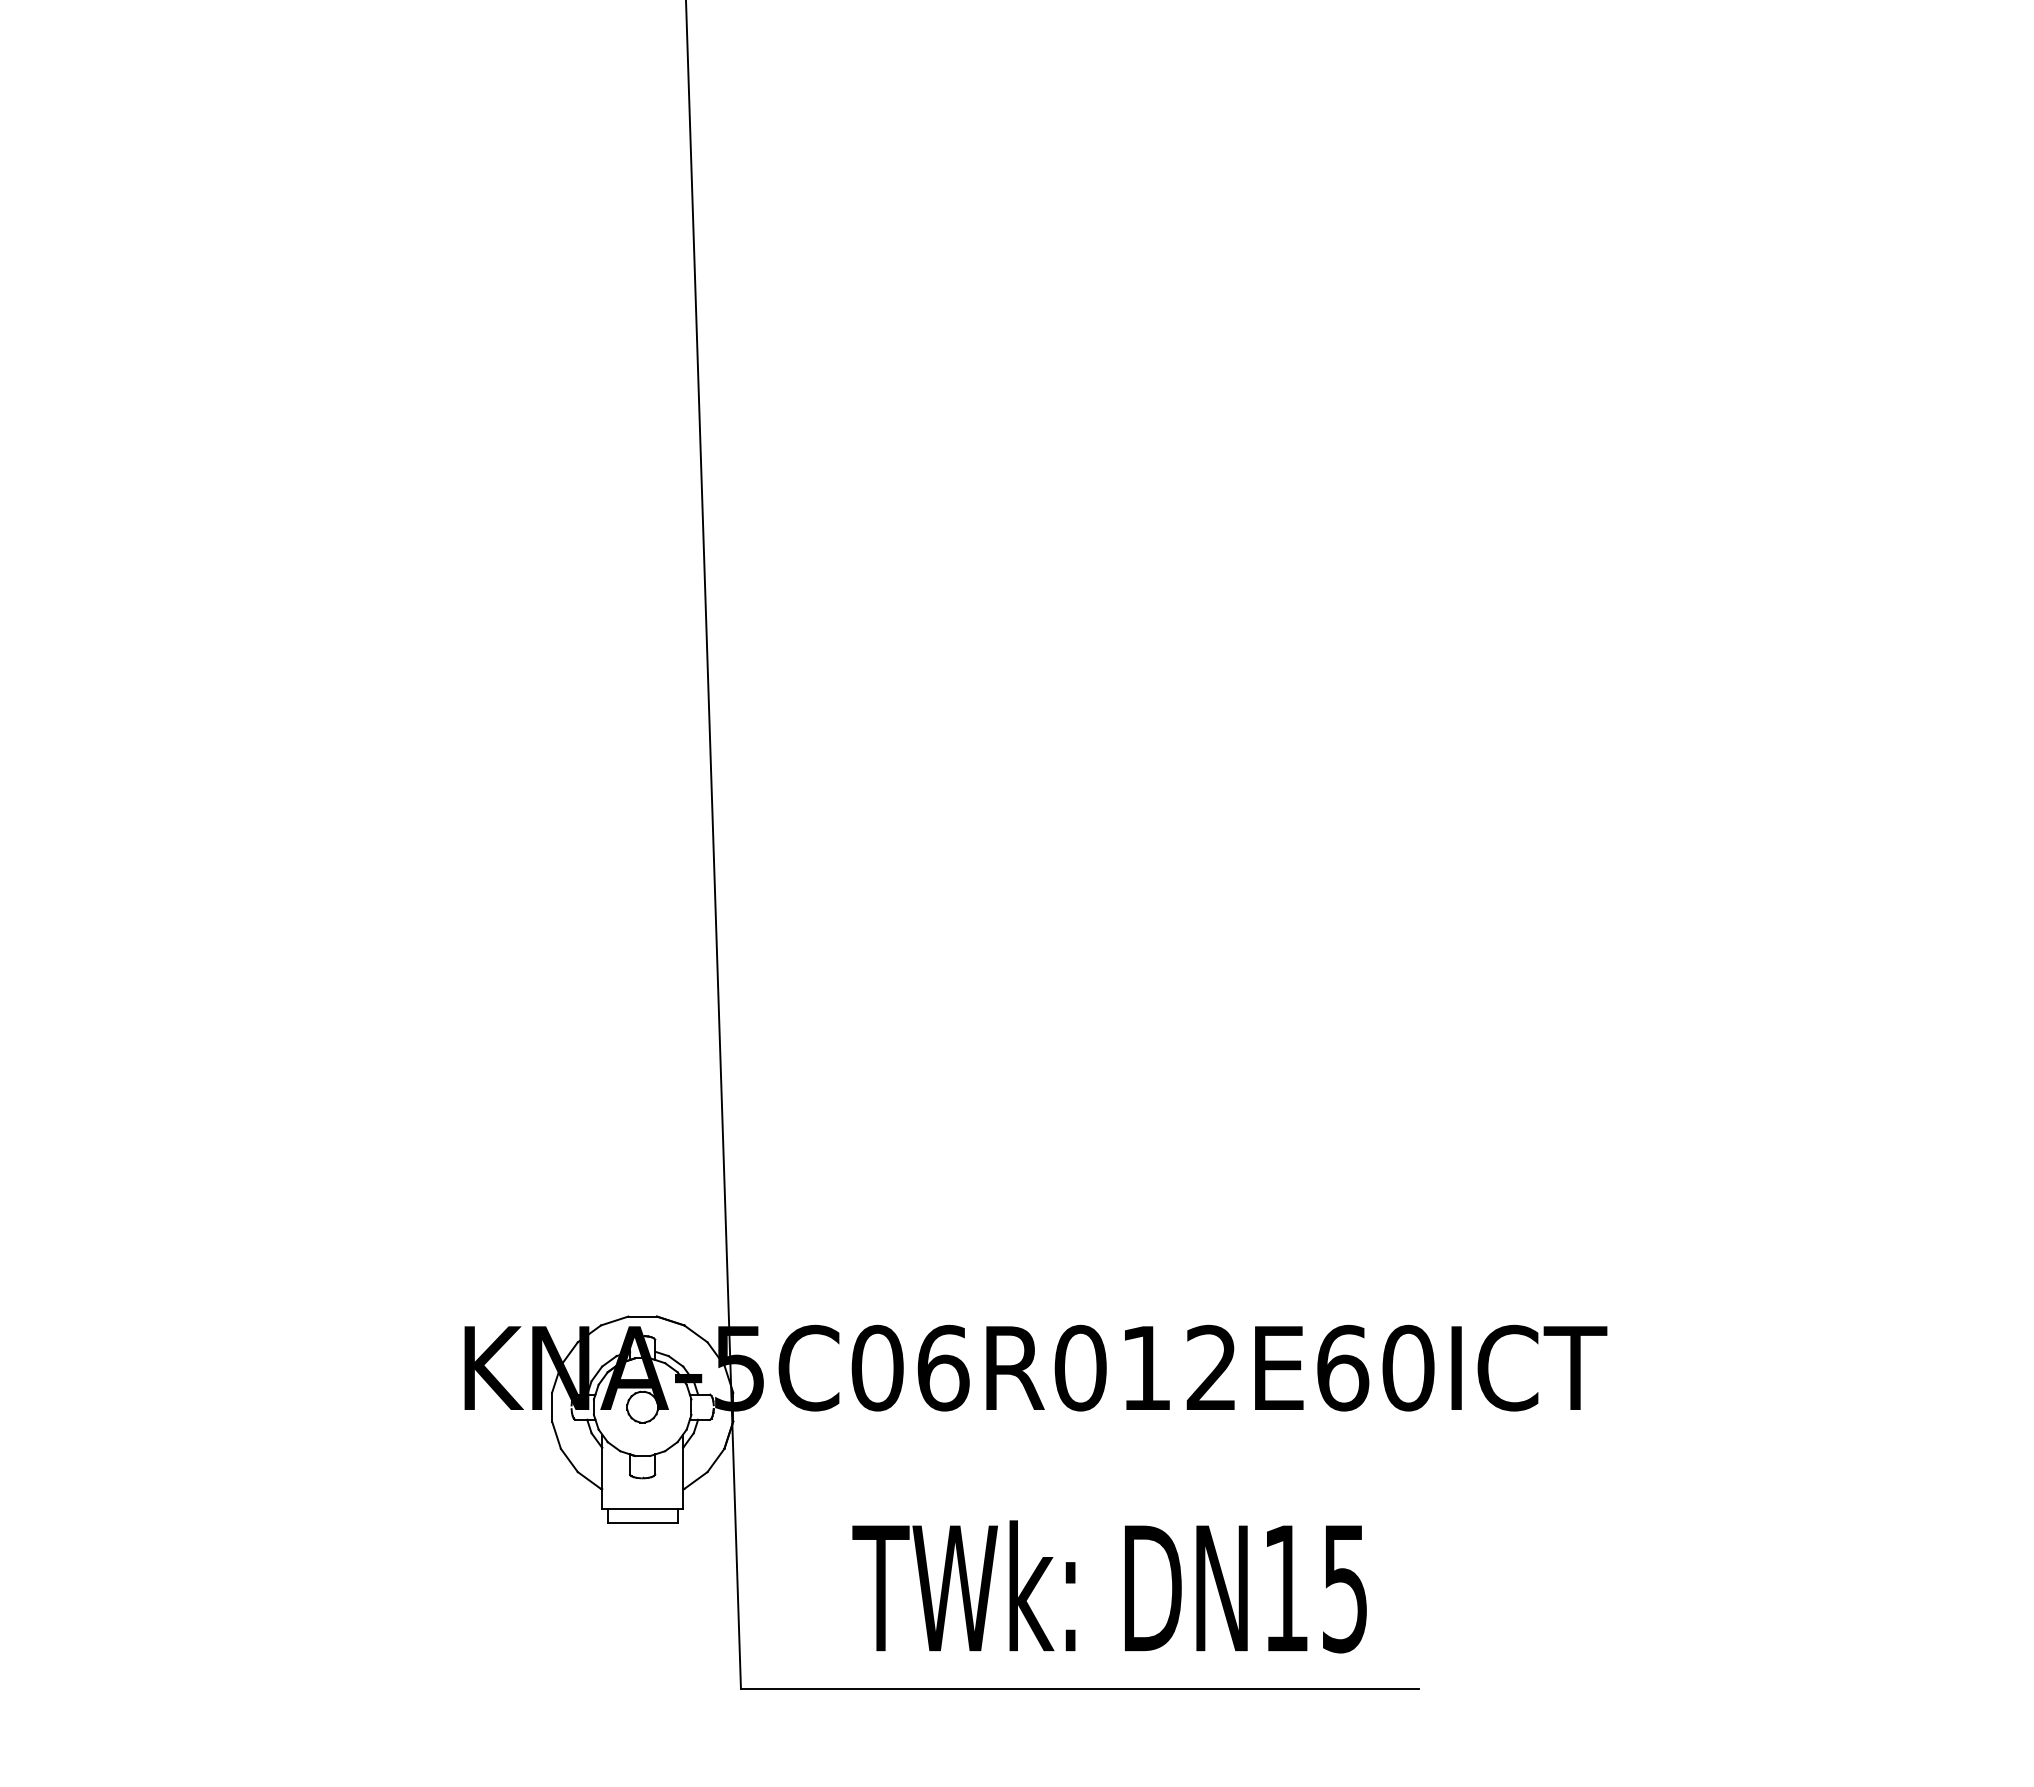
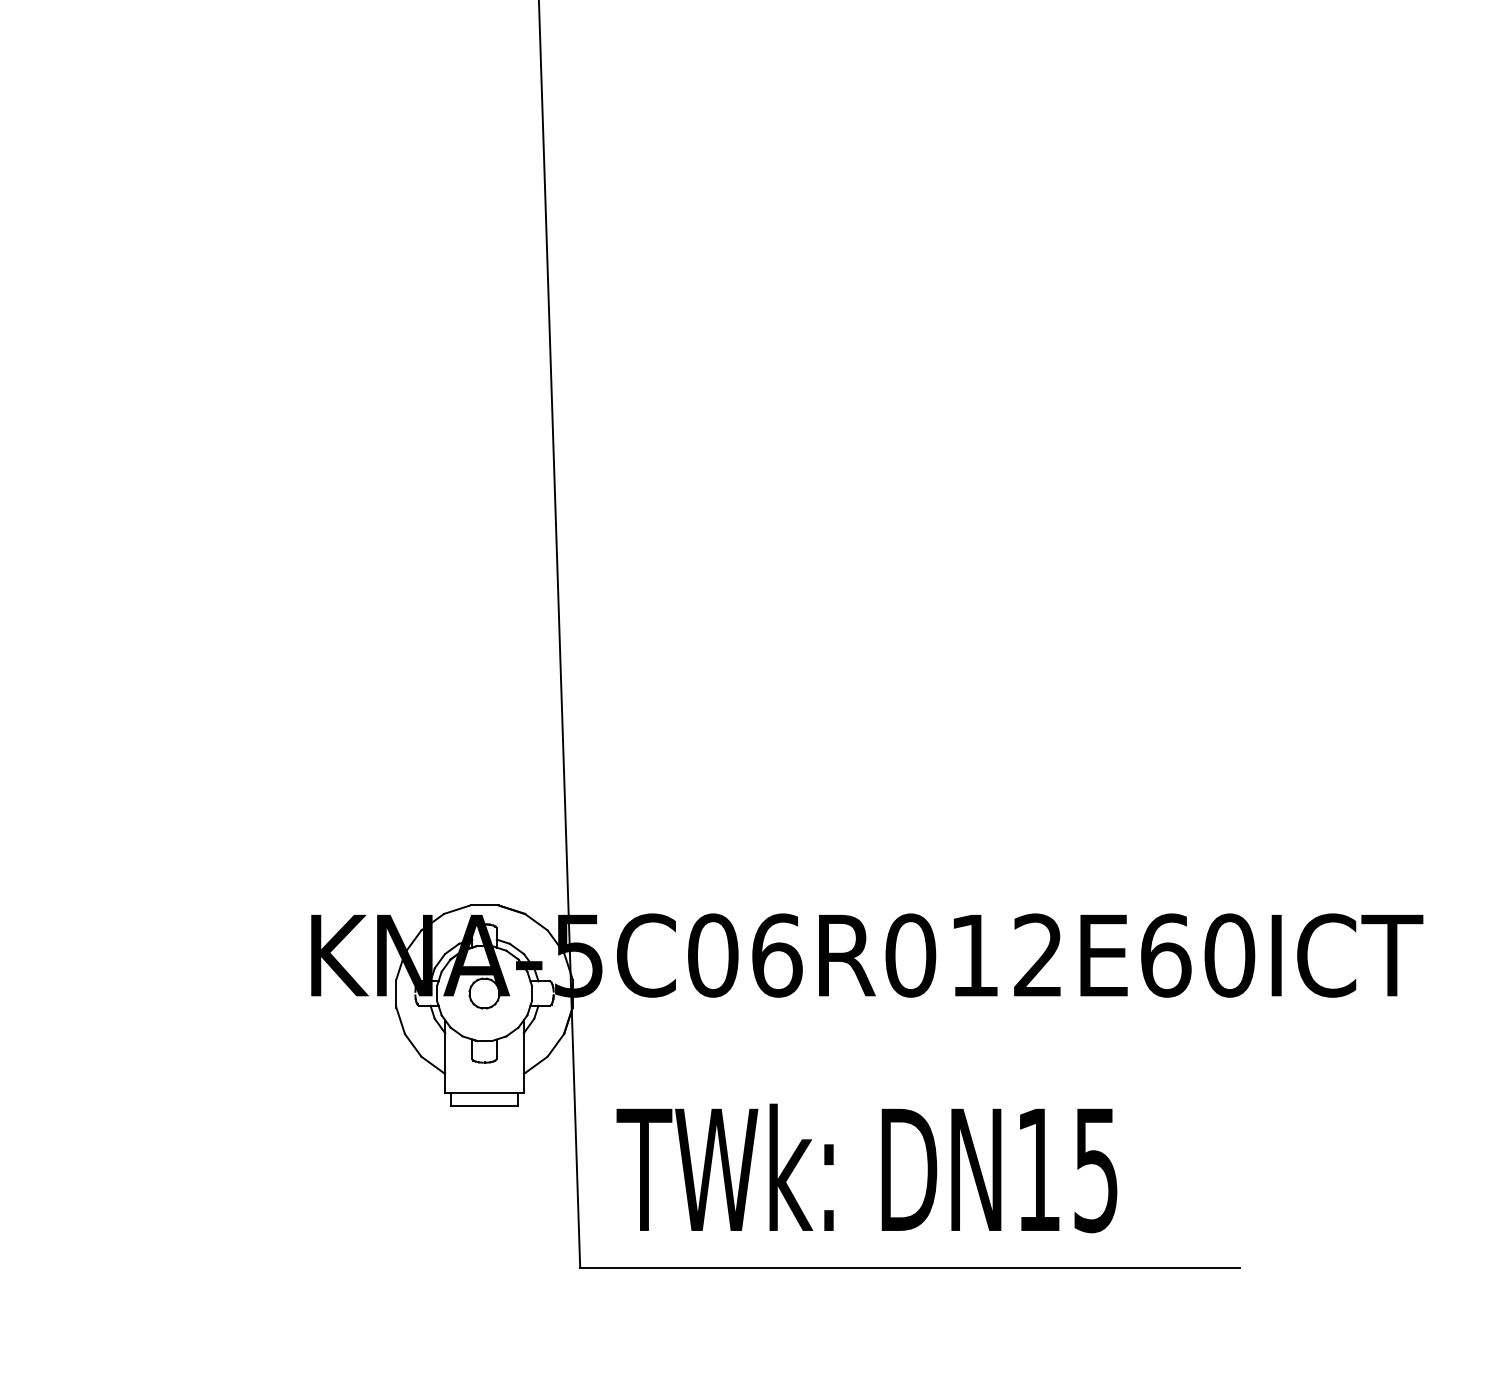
text: (1109, 1586) -> (866, 1168), moved

